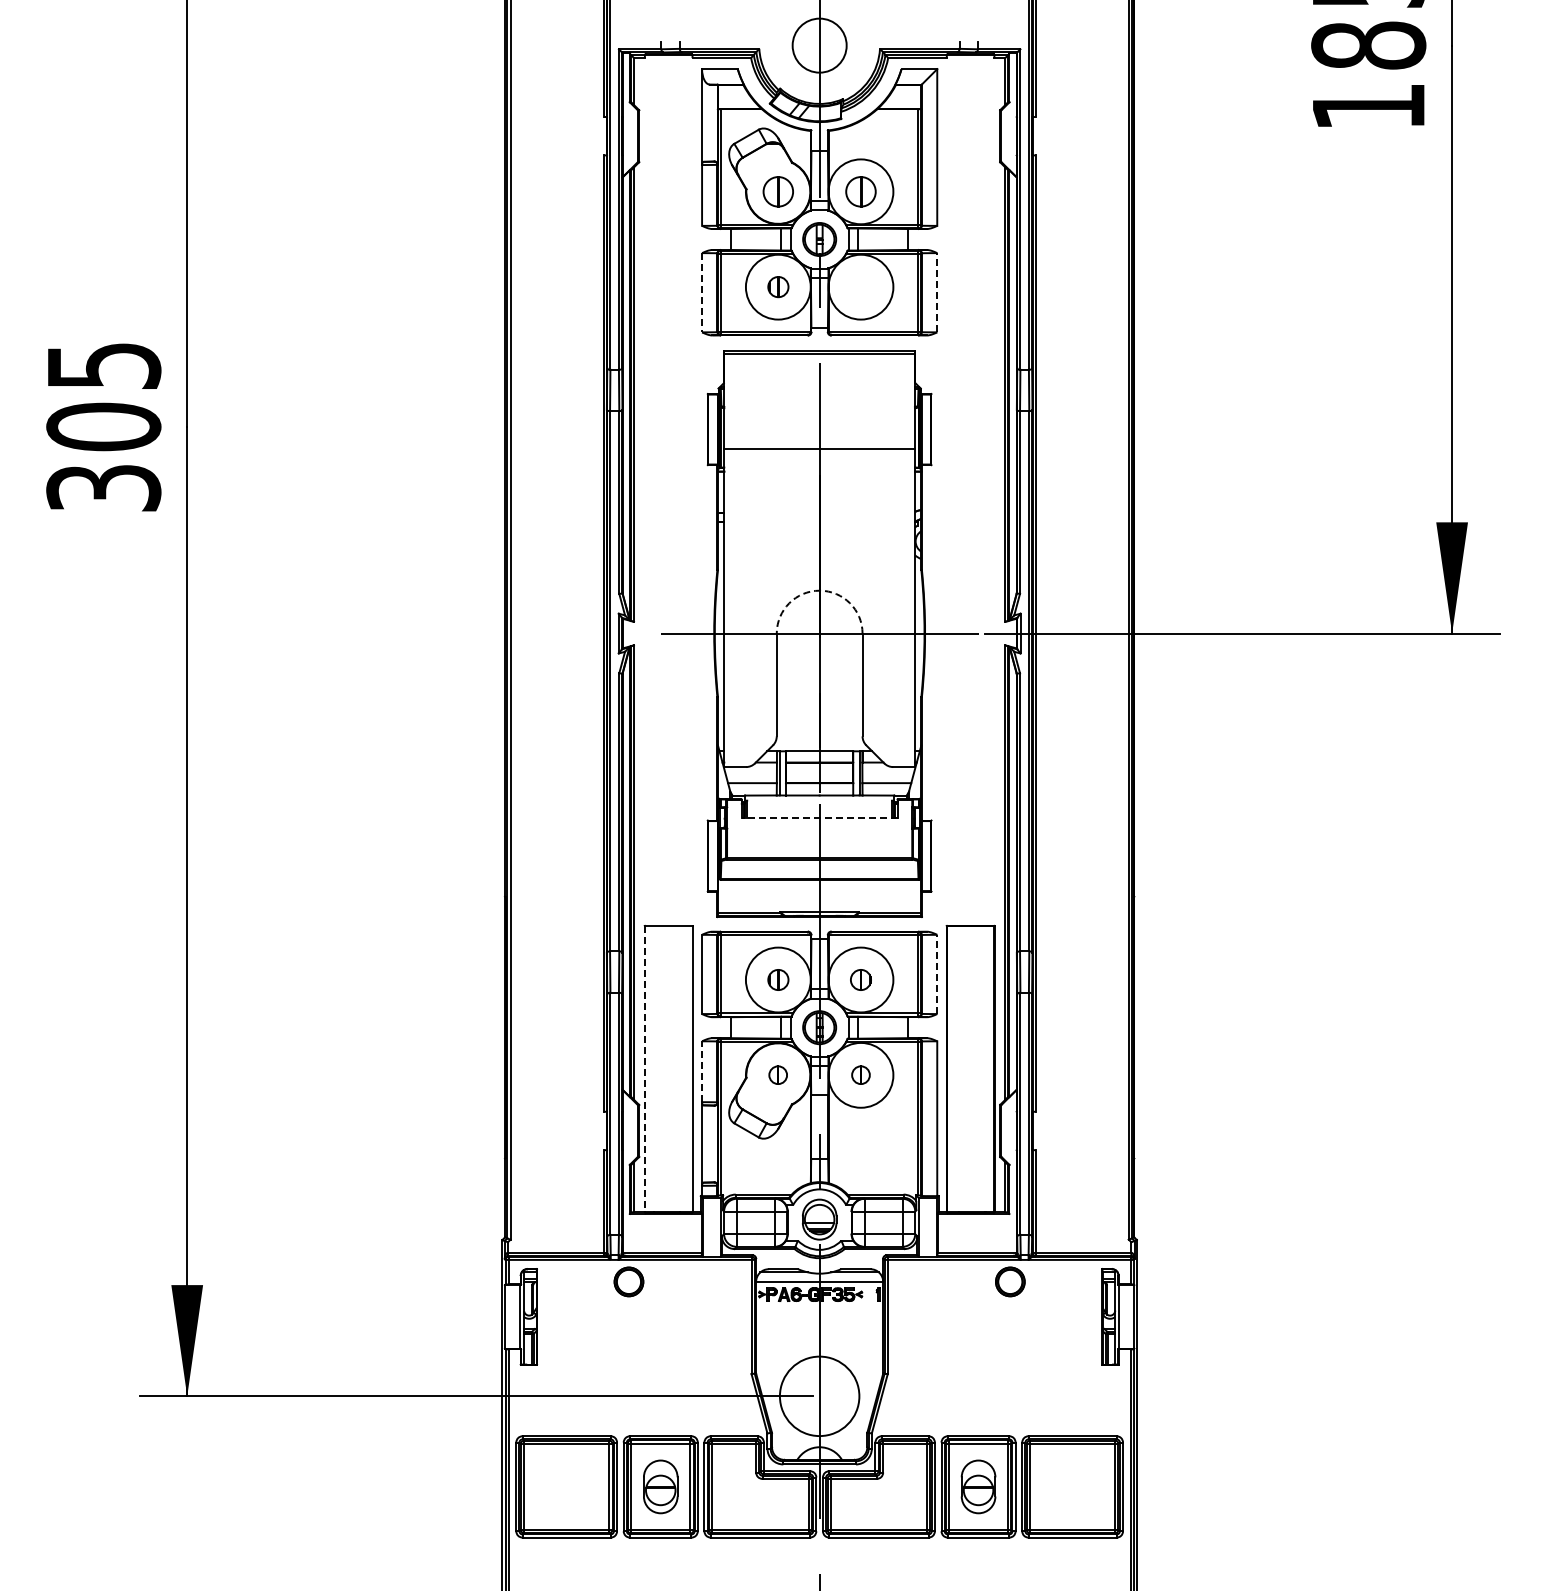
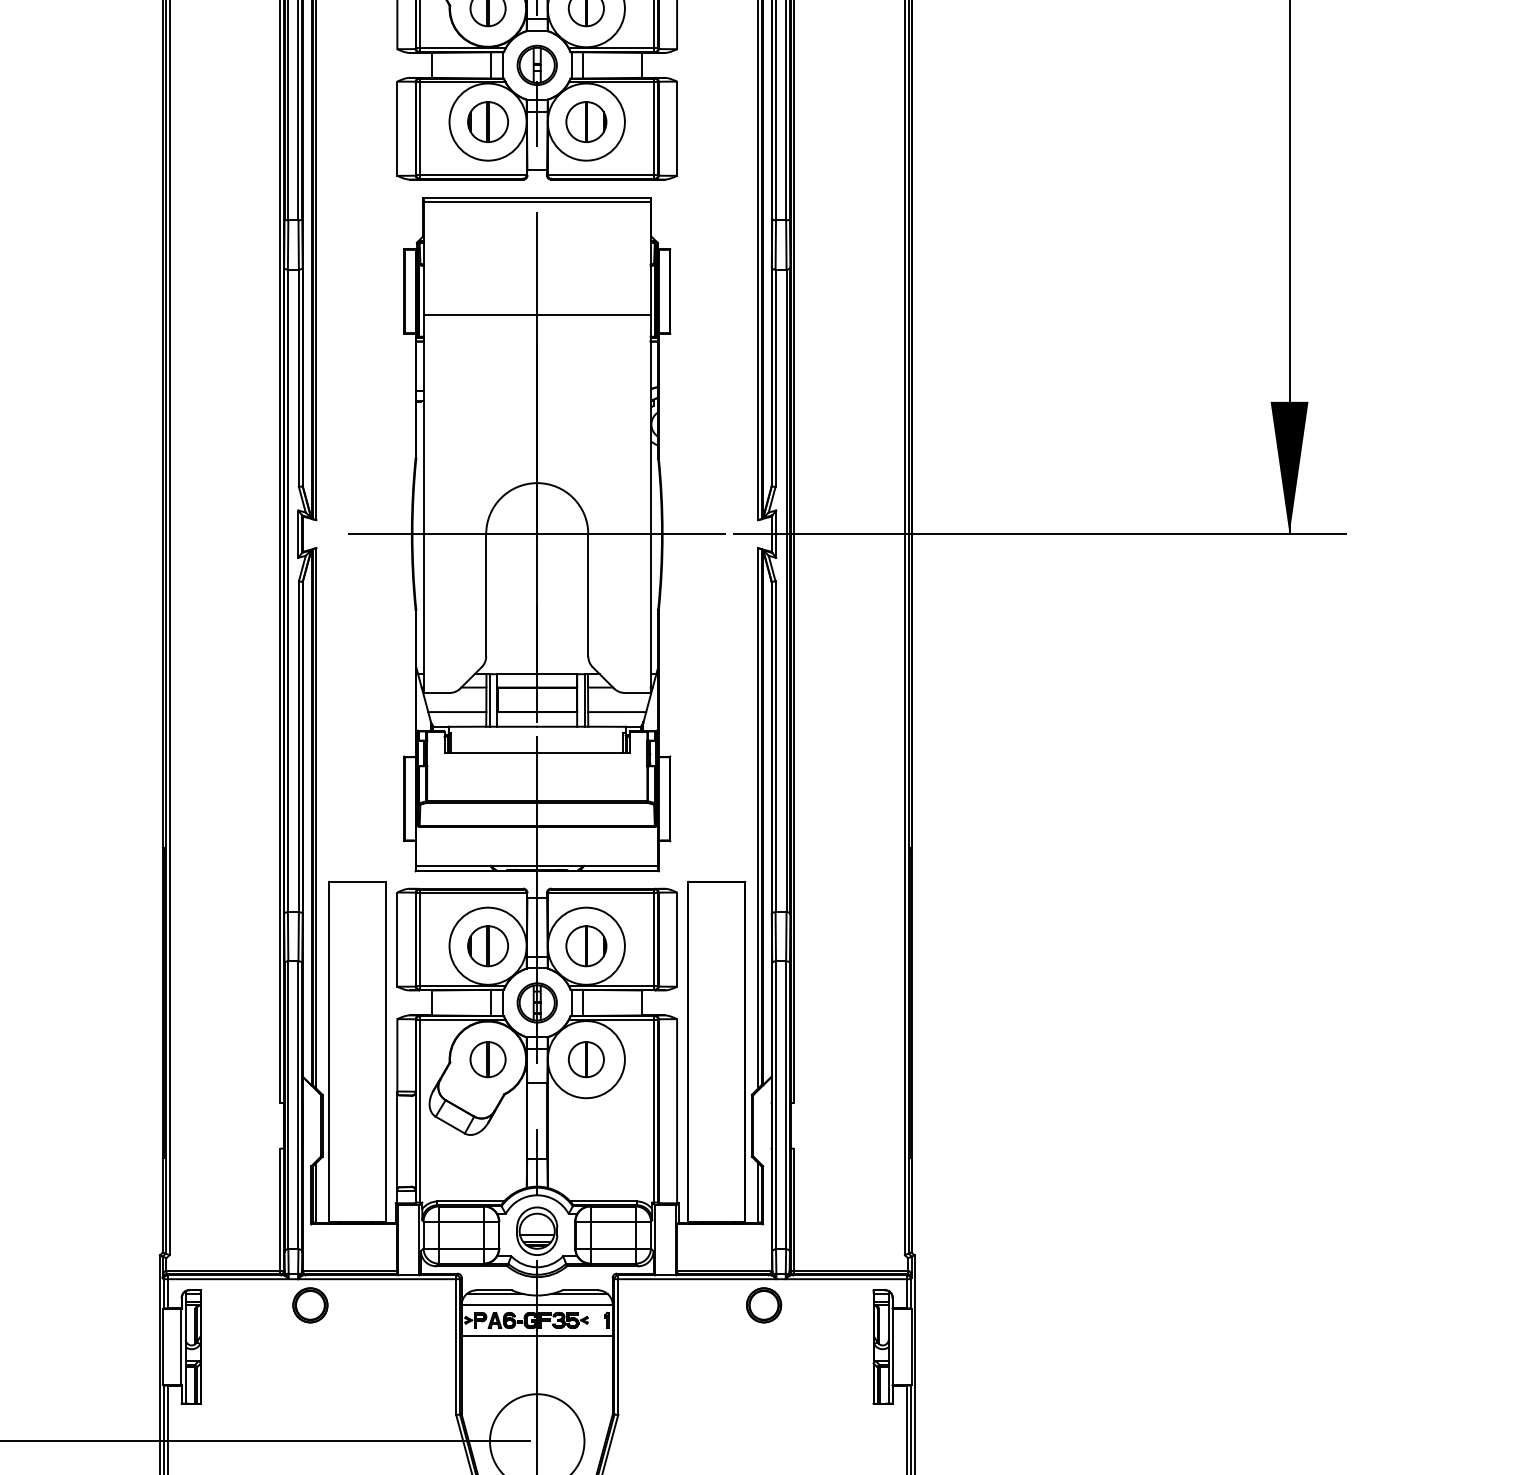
part: (778, 286) -> (488, 121), size x1.67
part: (860, 286) -> (585, 121), added
line: (702, 292) -> (397, 128), dashed -> solid
line: (937, 292) -> (677, 128), dashed -> solid
arc: (819, 590) -> (537, 482), dashed -> solid
line: (819, 817) -> (537, 752), dashed -> solid
line: (937, 974) -> (677, 939), dashed -> solid
part: (778, 979) -> (488, 945), size x1.67
part: (860, 979) -> (585, 945), size x1.67
line: (644, 1069) -> (328, 1052), dashed -> solid
line: (702, 1071) -> (397, 1055), dashed -> solid
part: (777, 1074) -> (487, 1058), size x1.67
part: (860, 1074) -> (585, 1058), size x1.67
line: (819, 1307) -> (537, 1335), added

